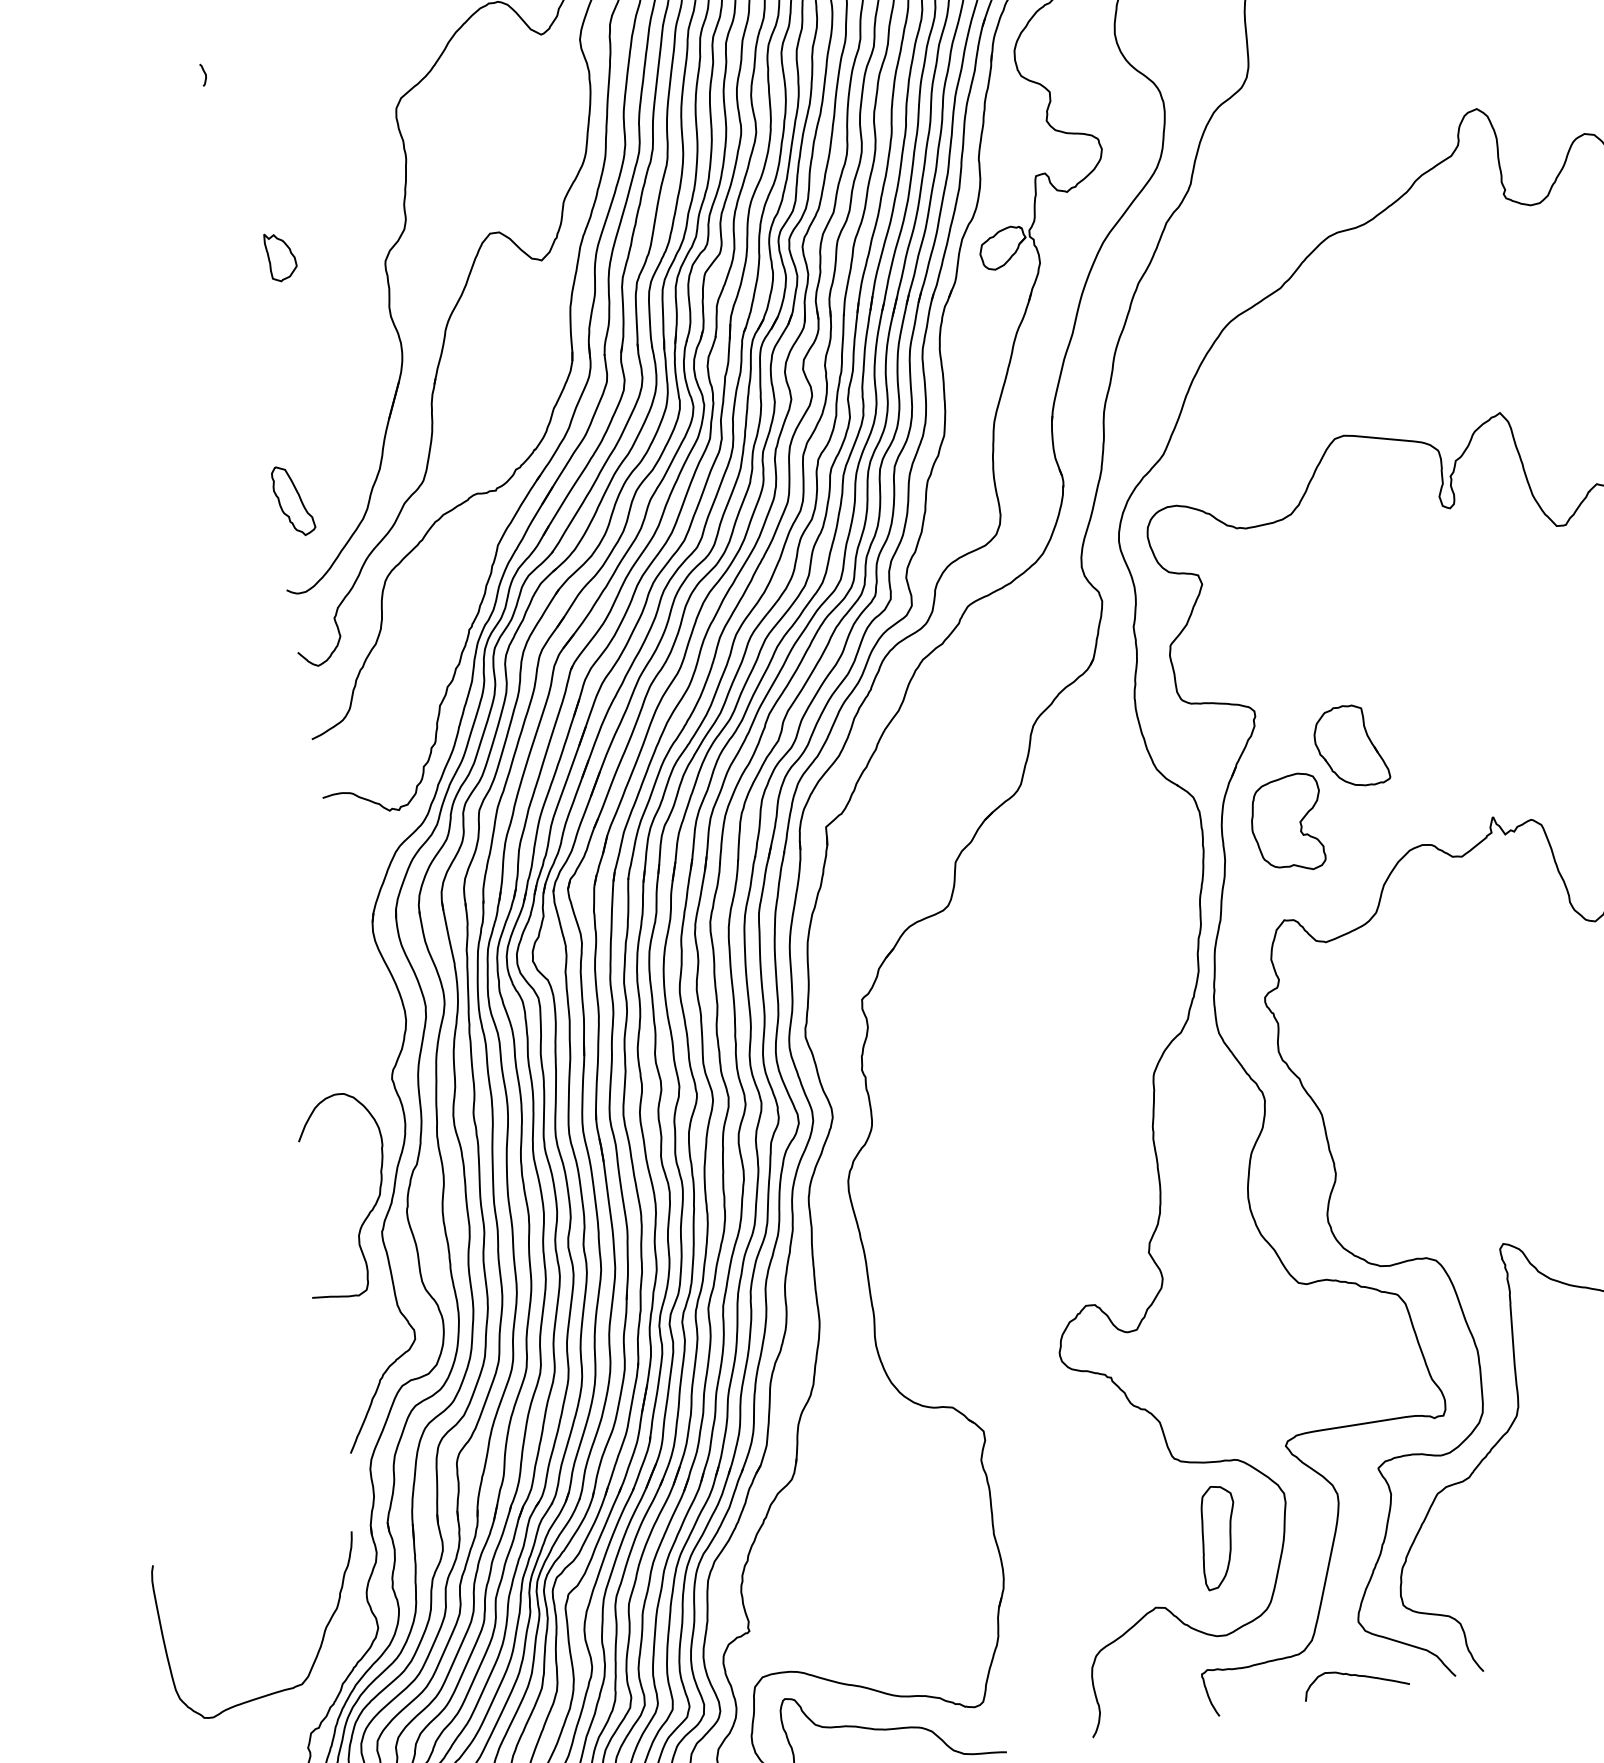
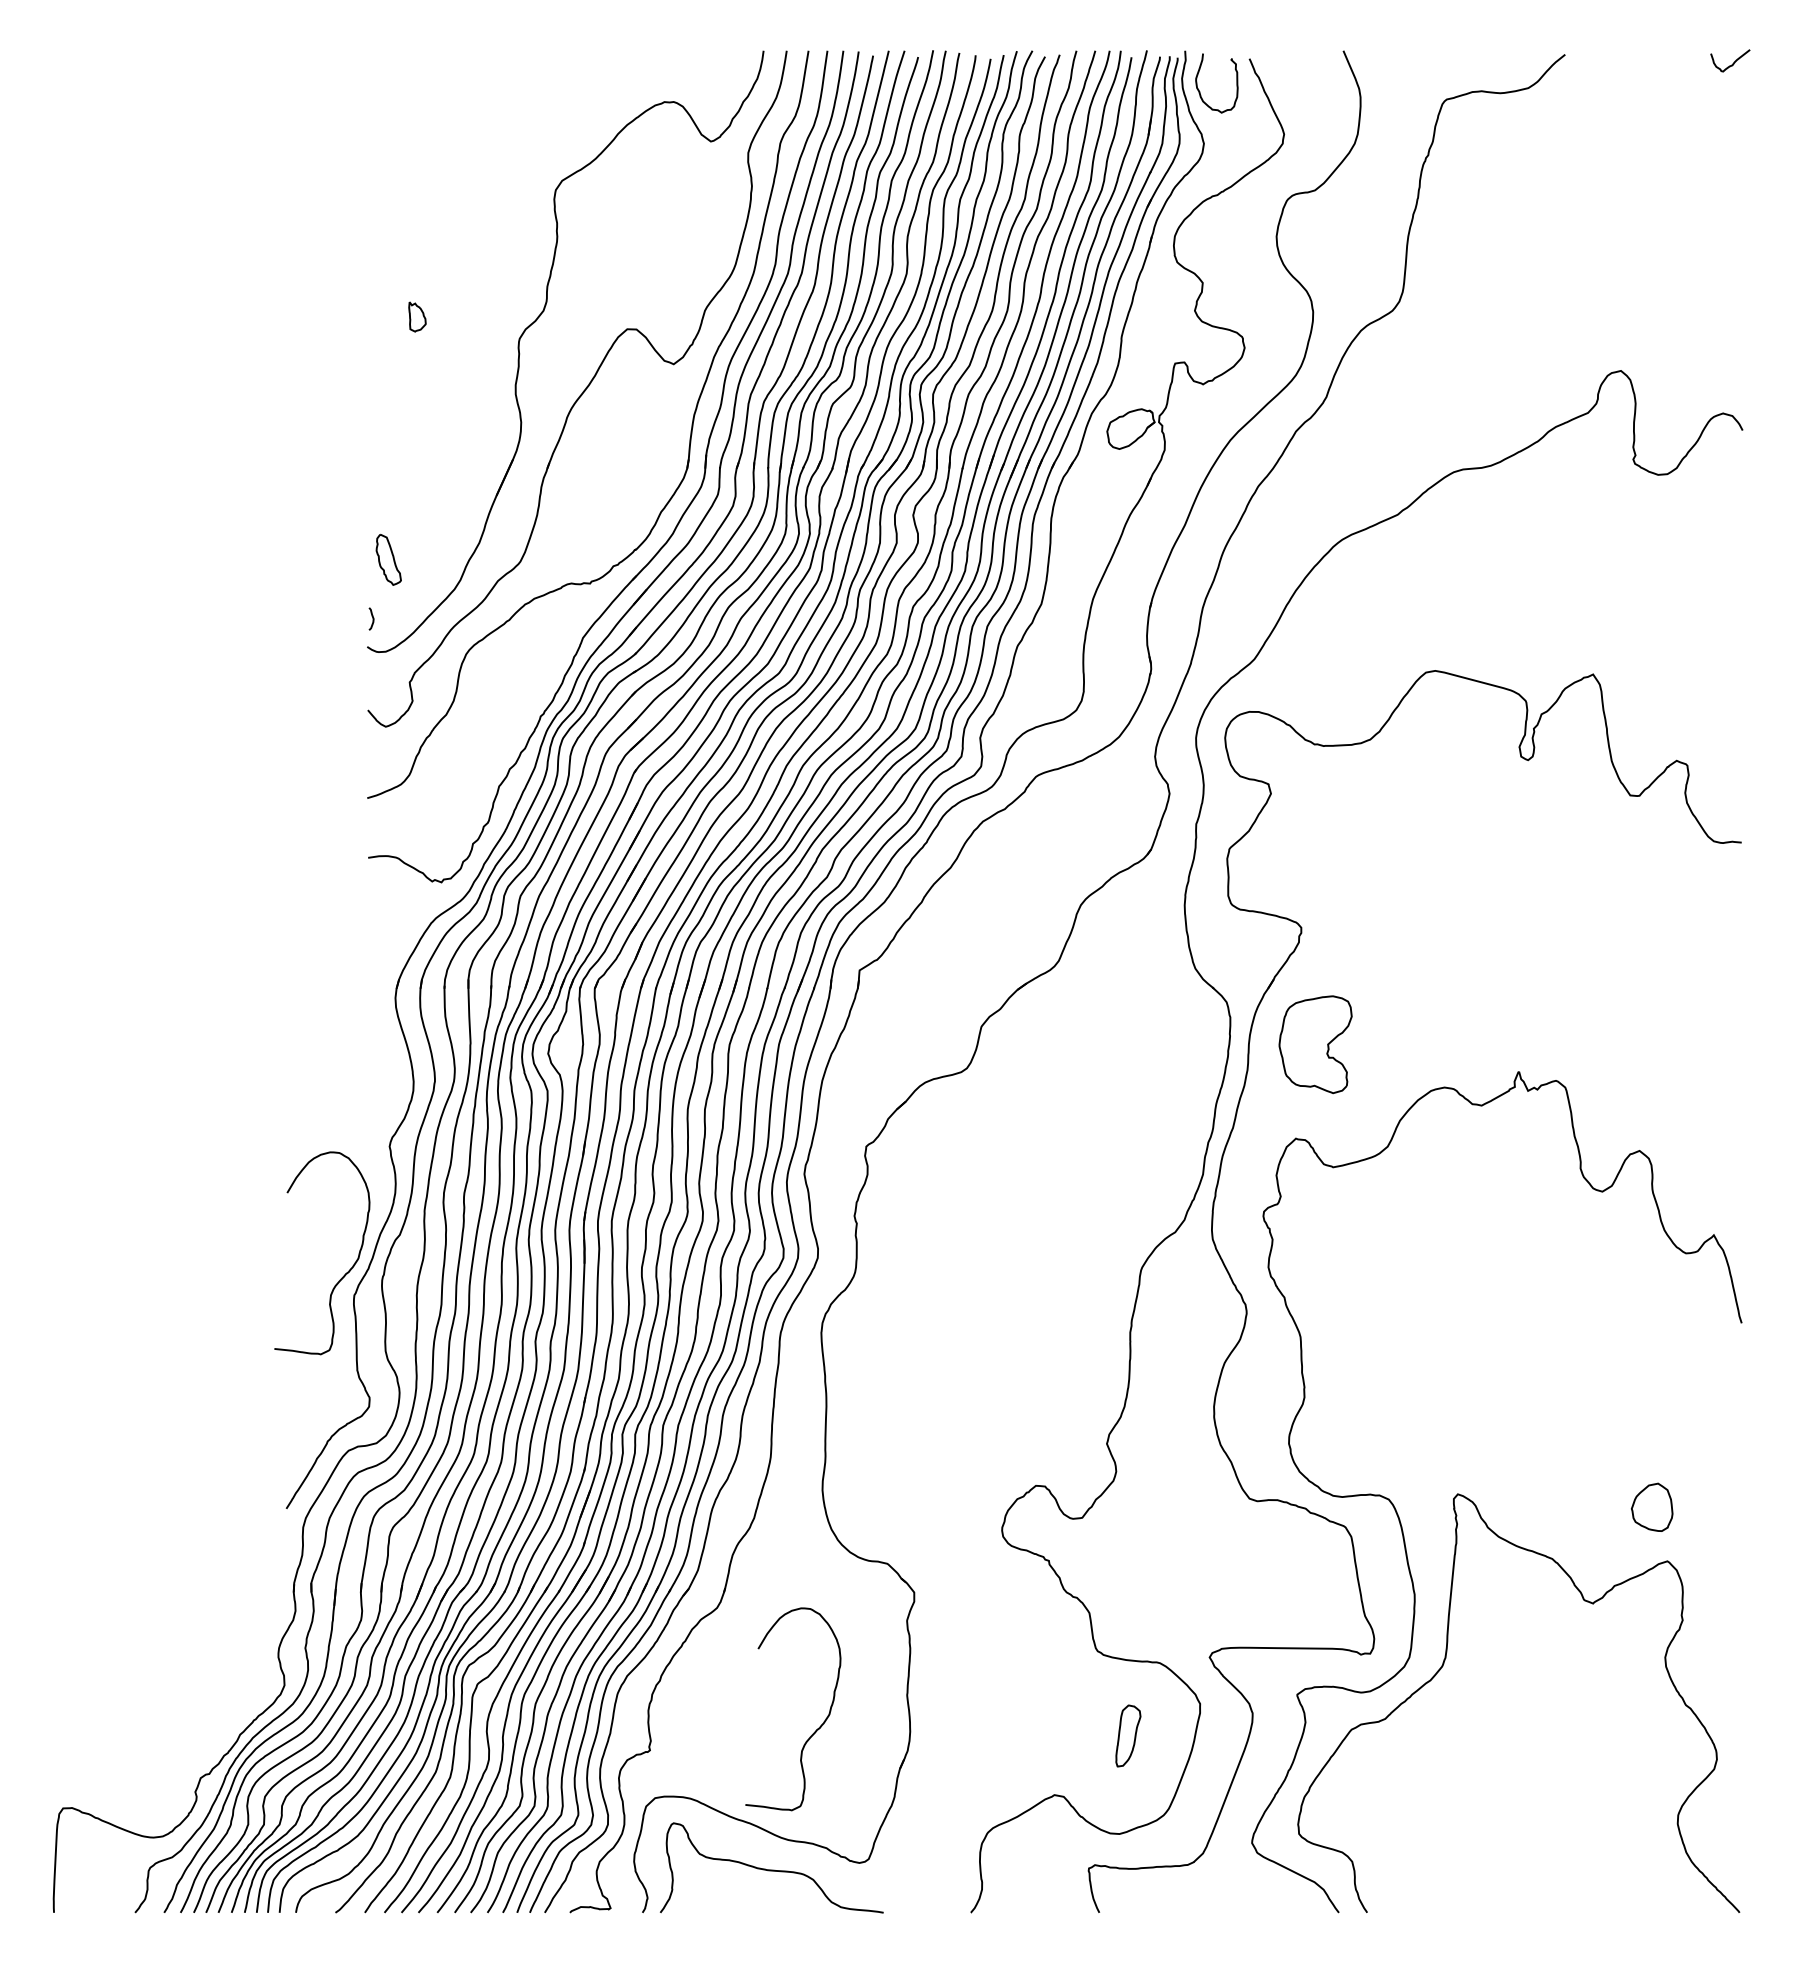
curve: (204, 74) -> (372, 618), moved
part: (281, 256) -> (417, 316), size x0.6
part: (293, 500) -> (388, 559), size x0.7
part: (1350, 746) -> (1390, 978), removed
part: (1218, 1536) -> (1128, 1735), size x0.6
curve: (909, 1583) -> (815, 1730), added
curve: (318, 1648) -> (222, 1695), removed
curve: (1357, 1676) -> (1241, 1896), removed

